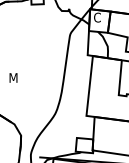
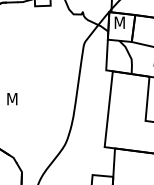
text: (98, 17) -> (119, 22), C -> M

